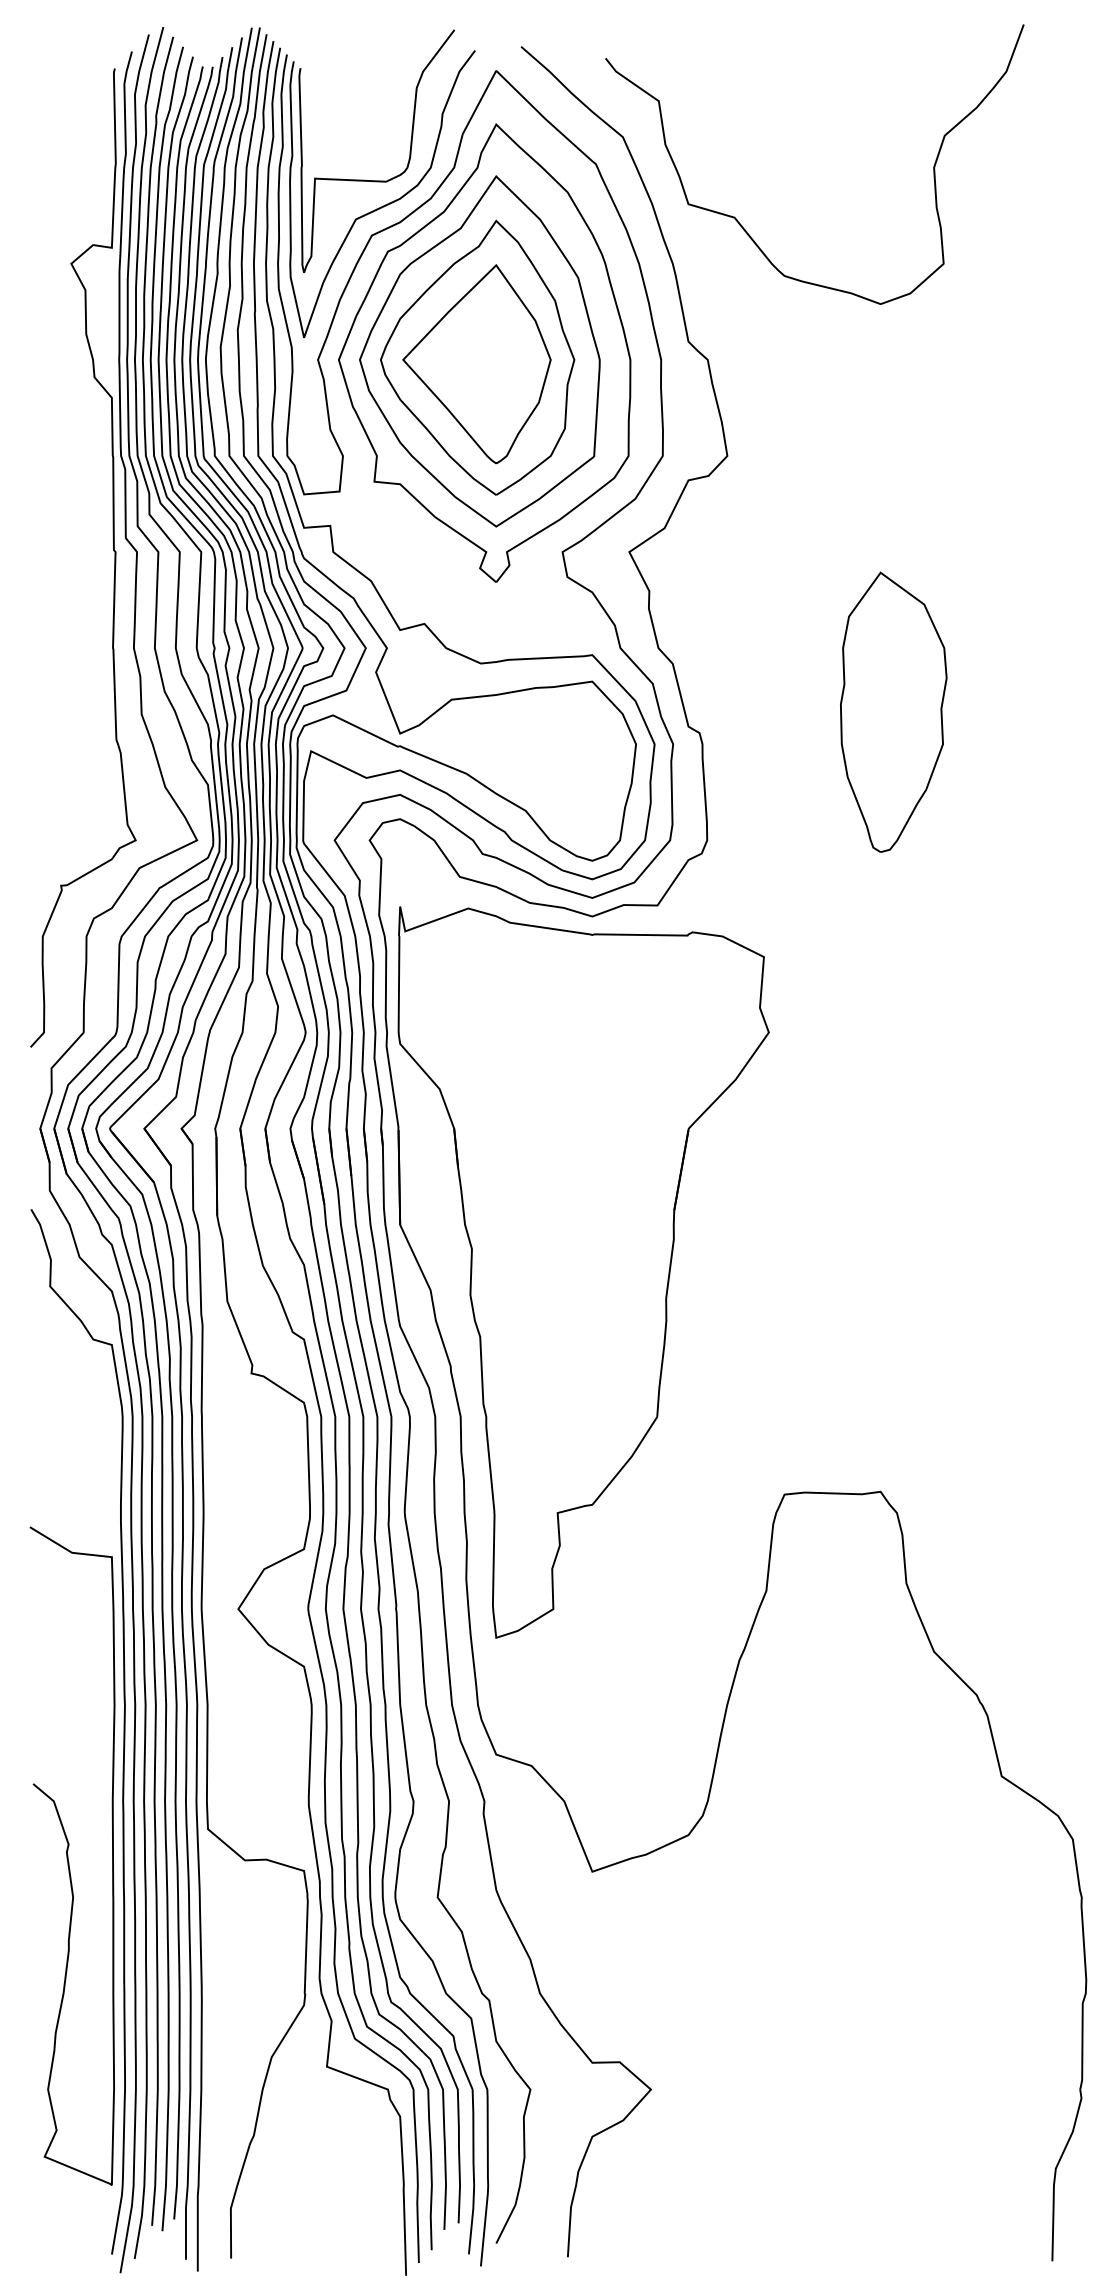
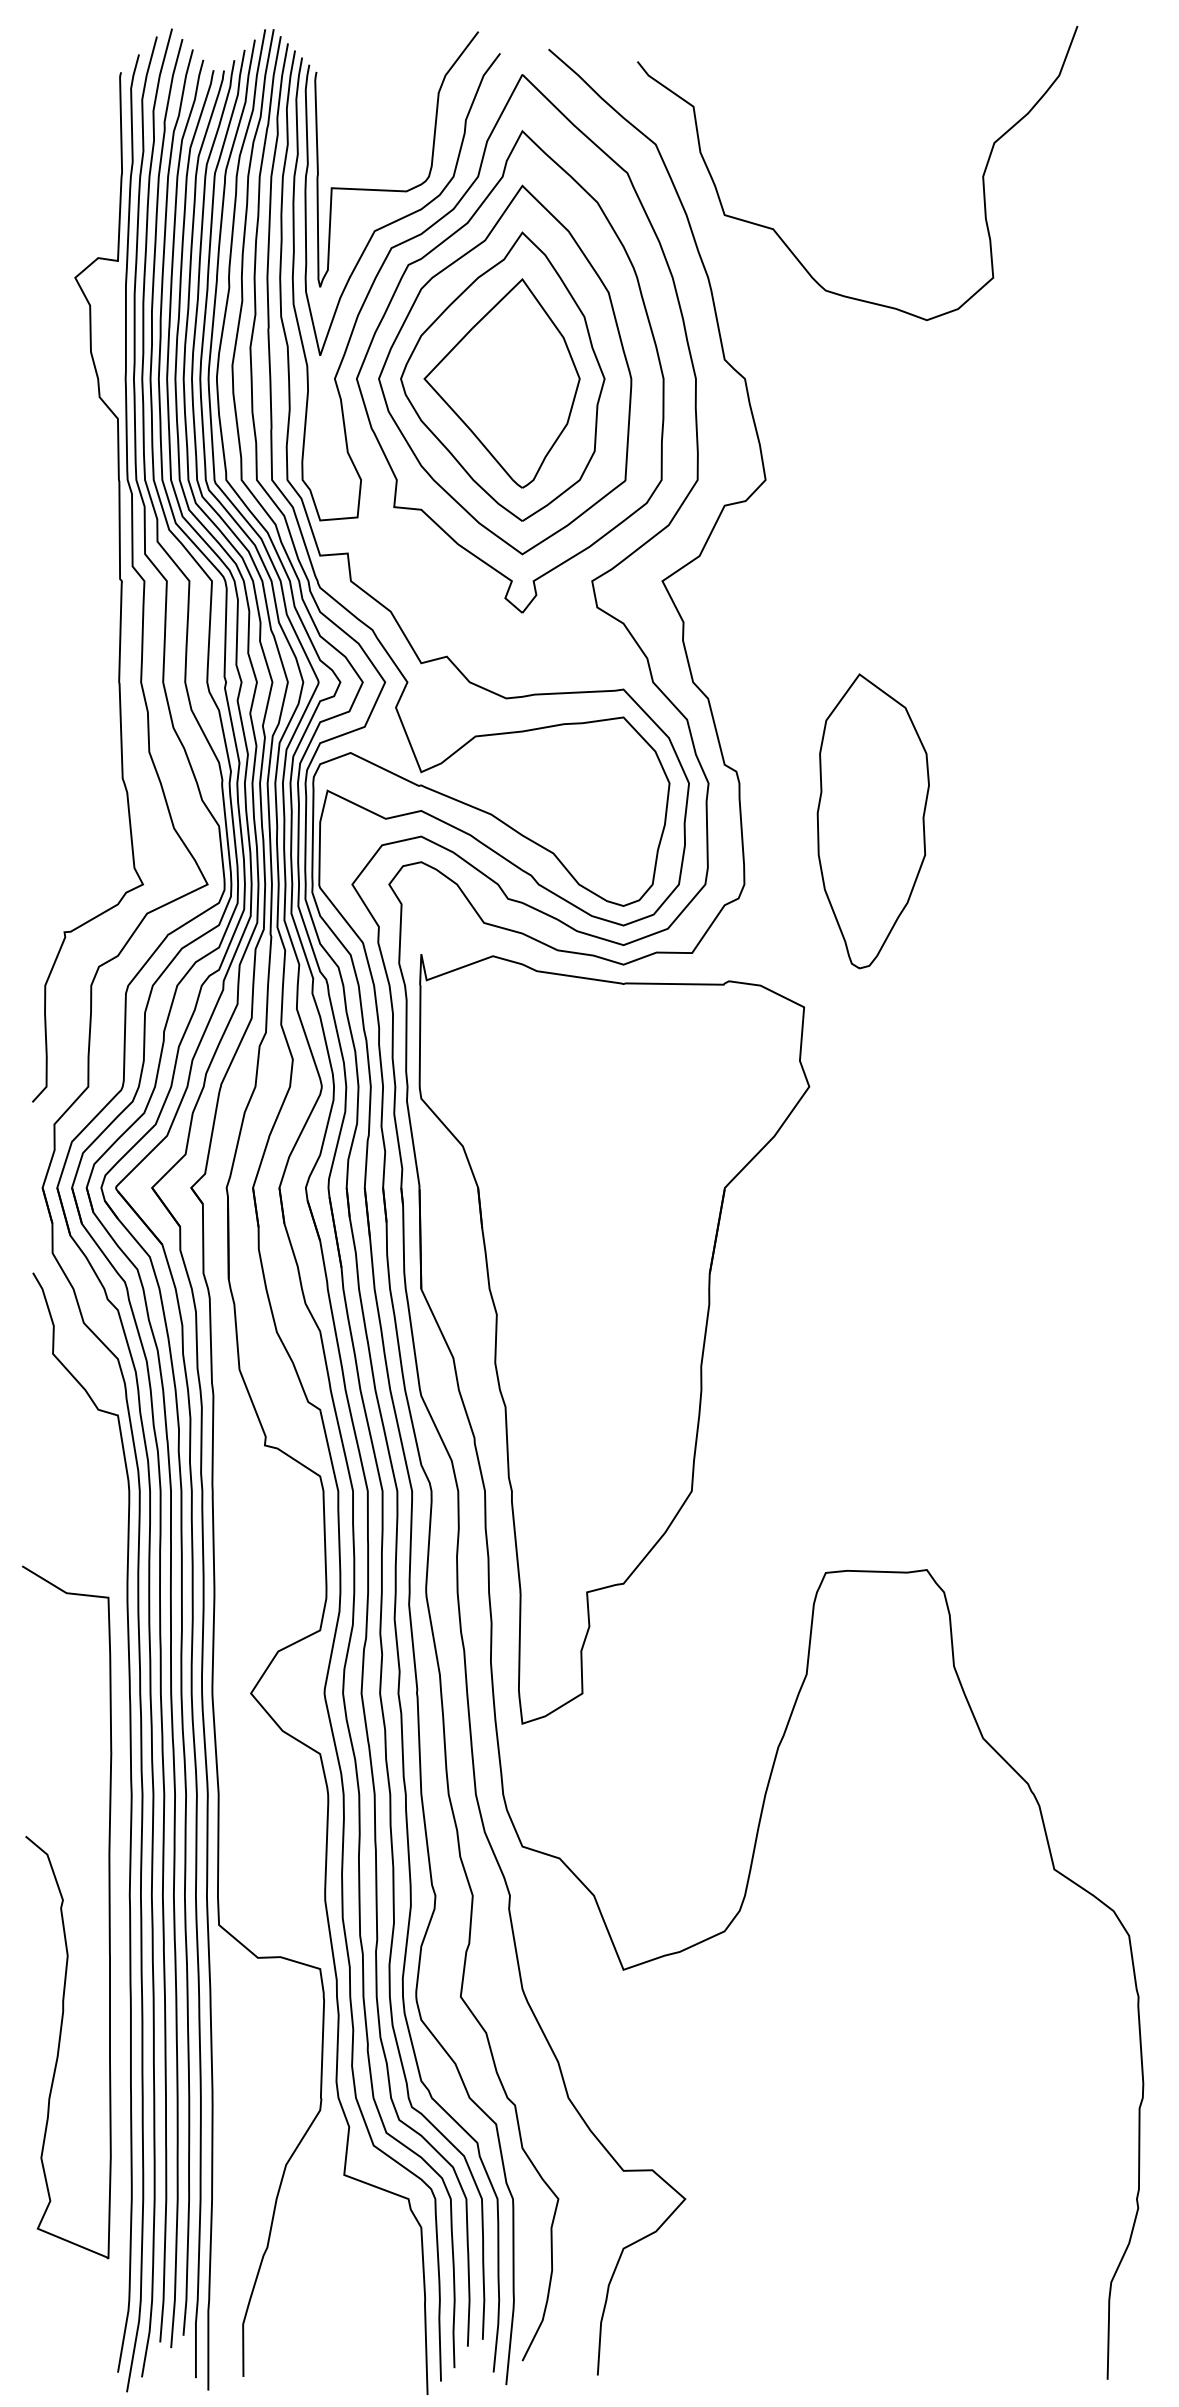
part: (893, 711) -> (873, 820), moved
curve: (68, 1855) -> (62, 1911), moved

